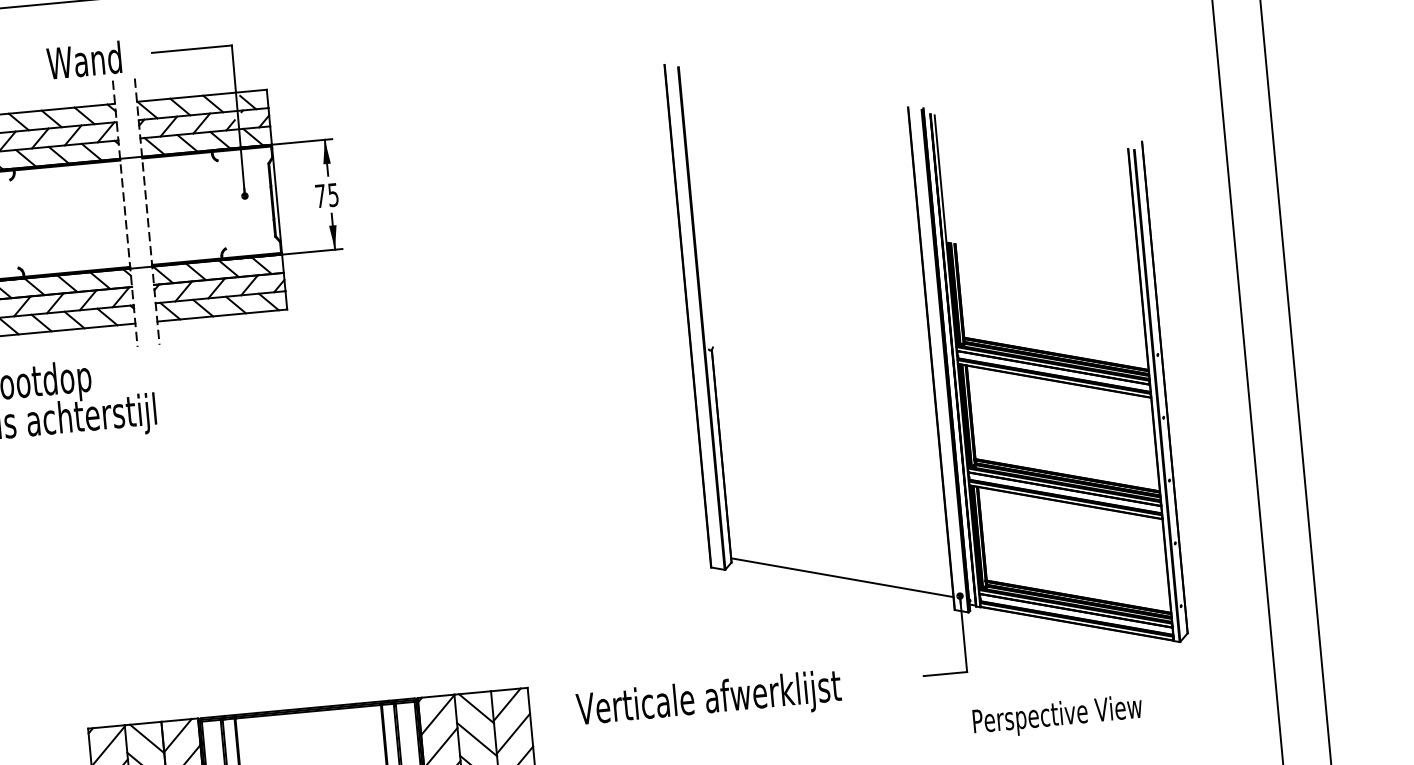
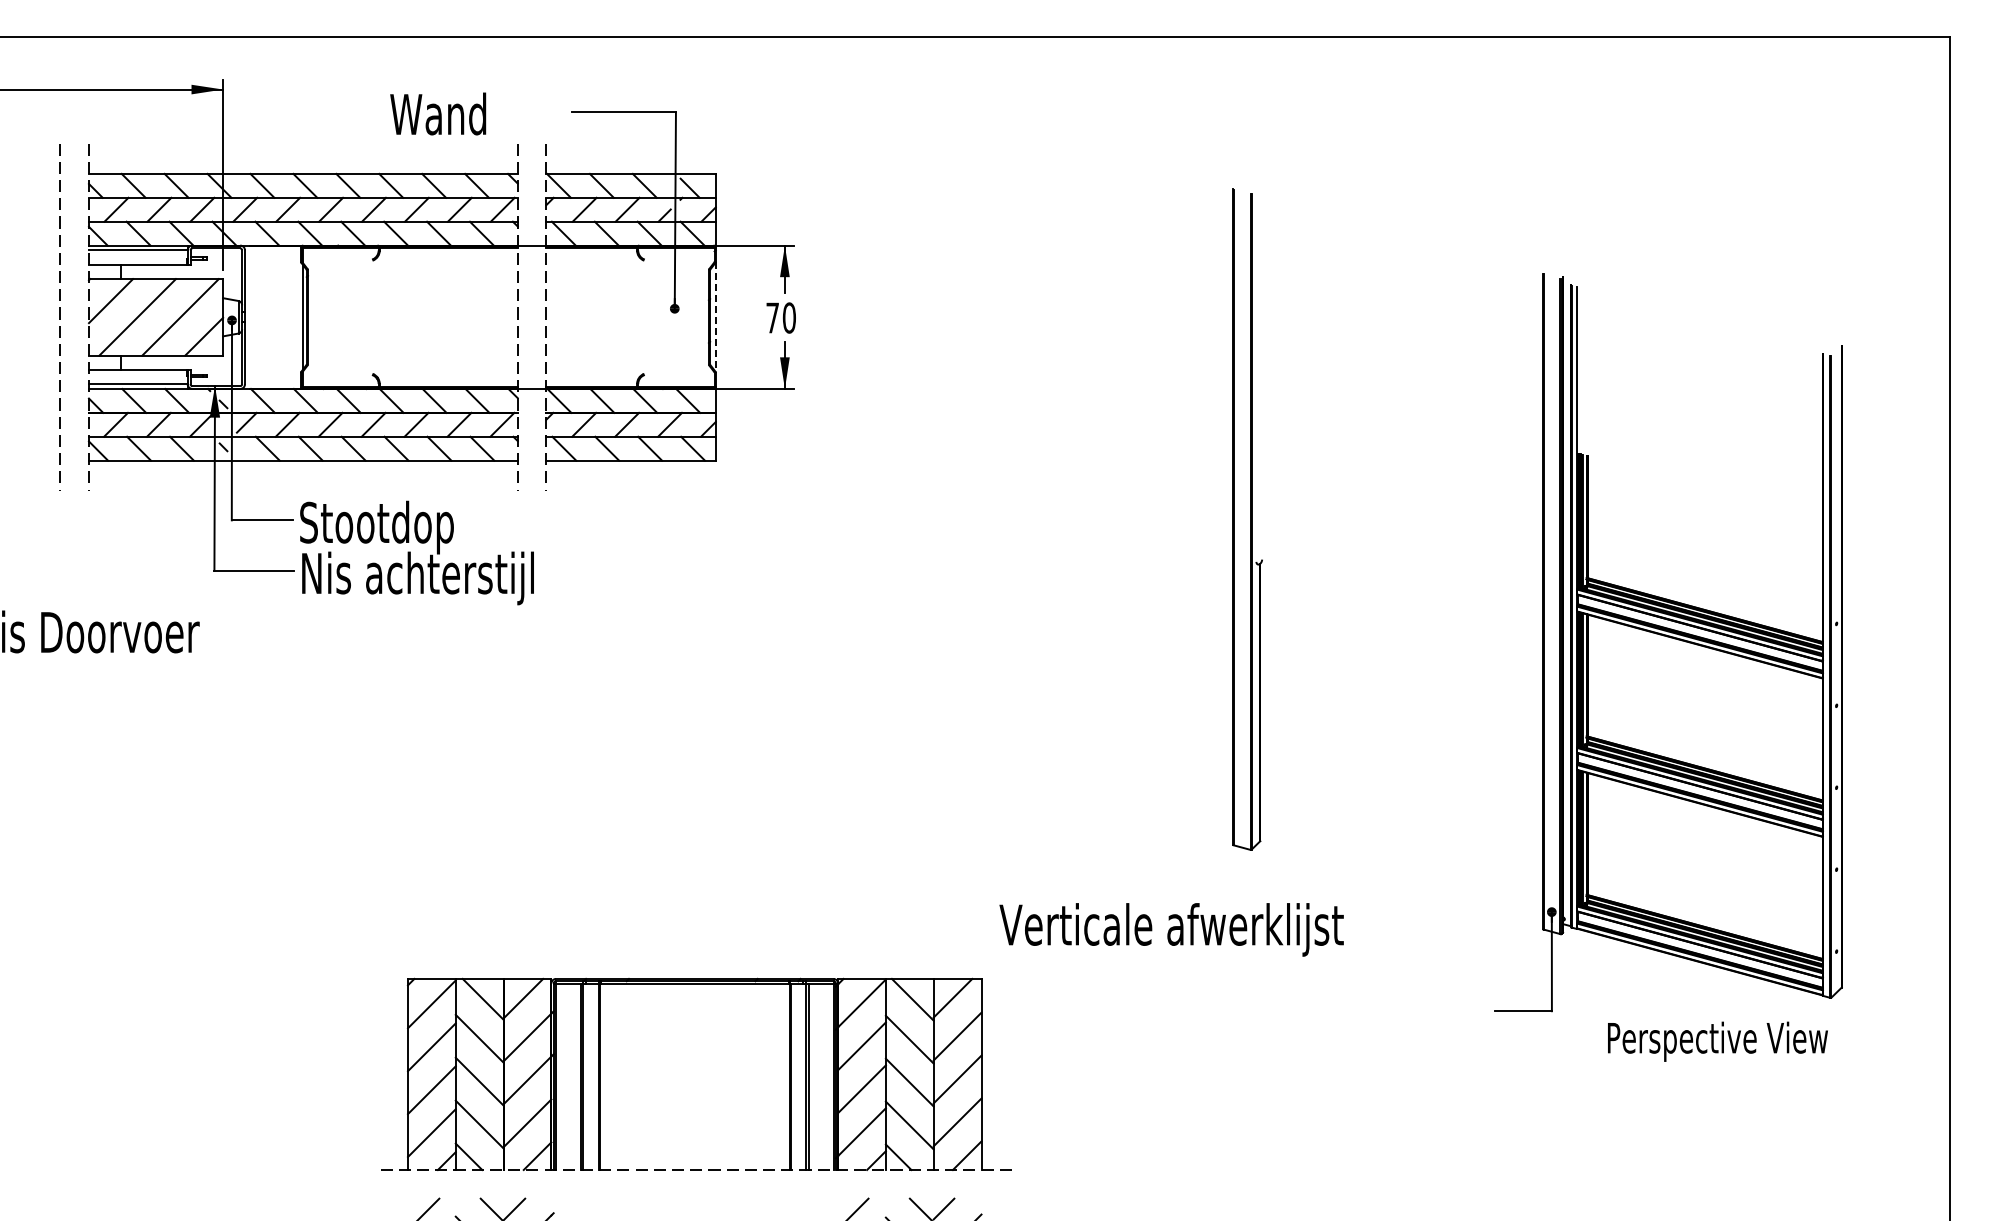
text: (84, 60) -> (438, 113), moved
text: (332, 194) -> (788, 317), 75 -> 70
line: (276, 199) -> (715, 317), solid -> dashed
line: (842, 577) -> (1401, 873), removed
text: (708, 700) -> (1171, 929), moved
text: (1057, 716) -> (1717, 1041), moved

